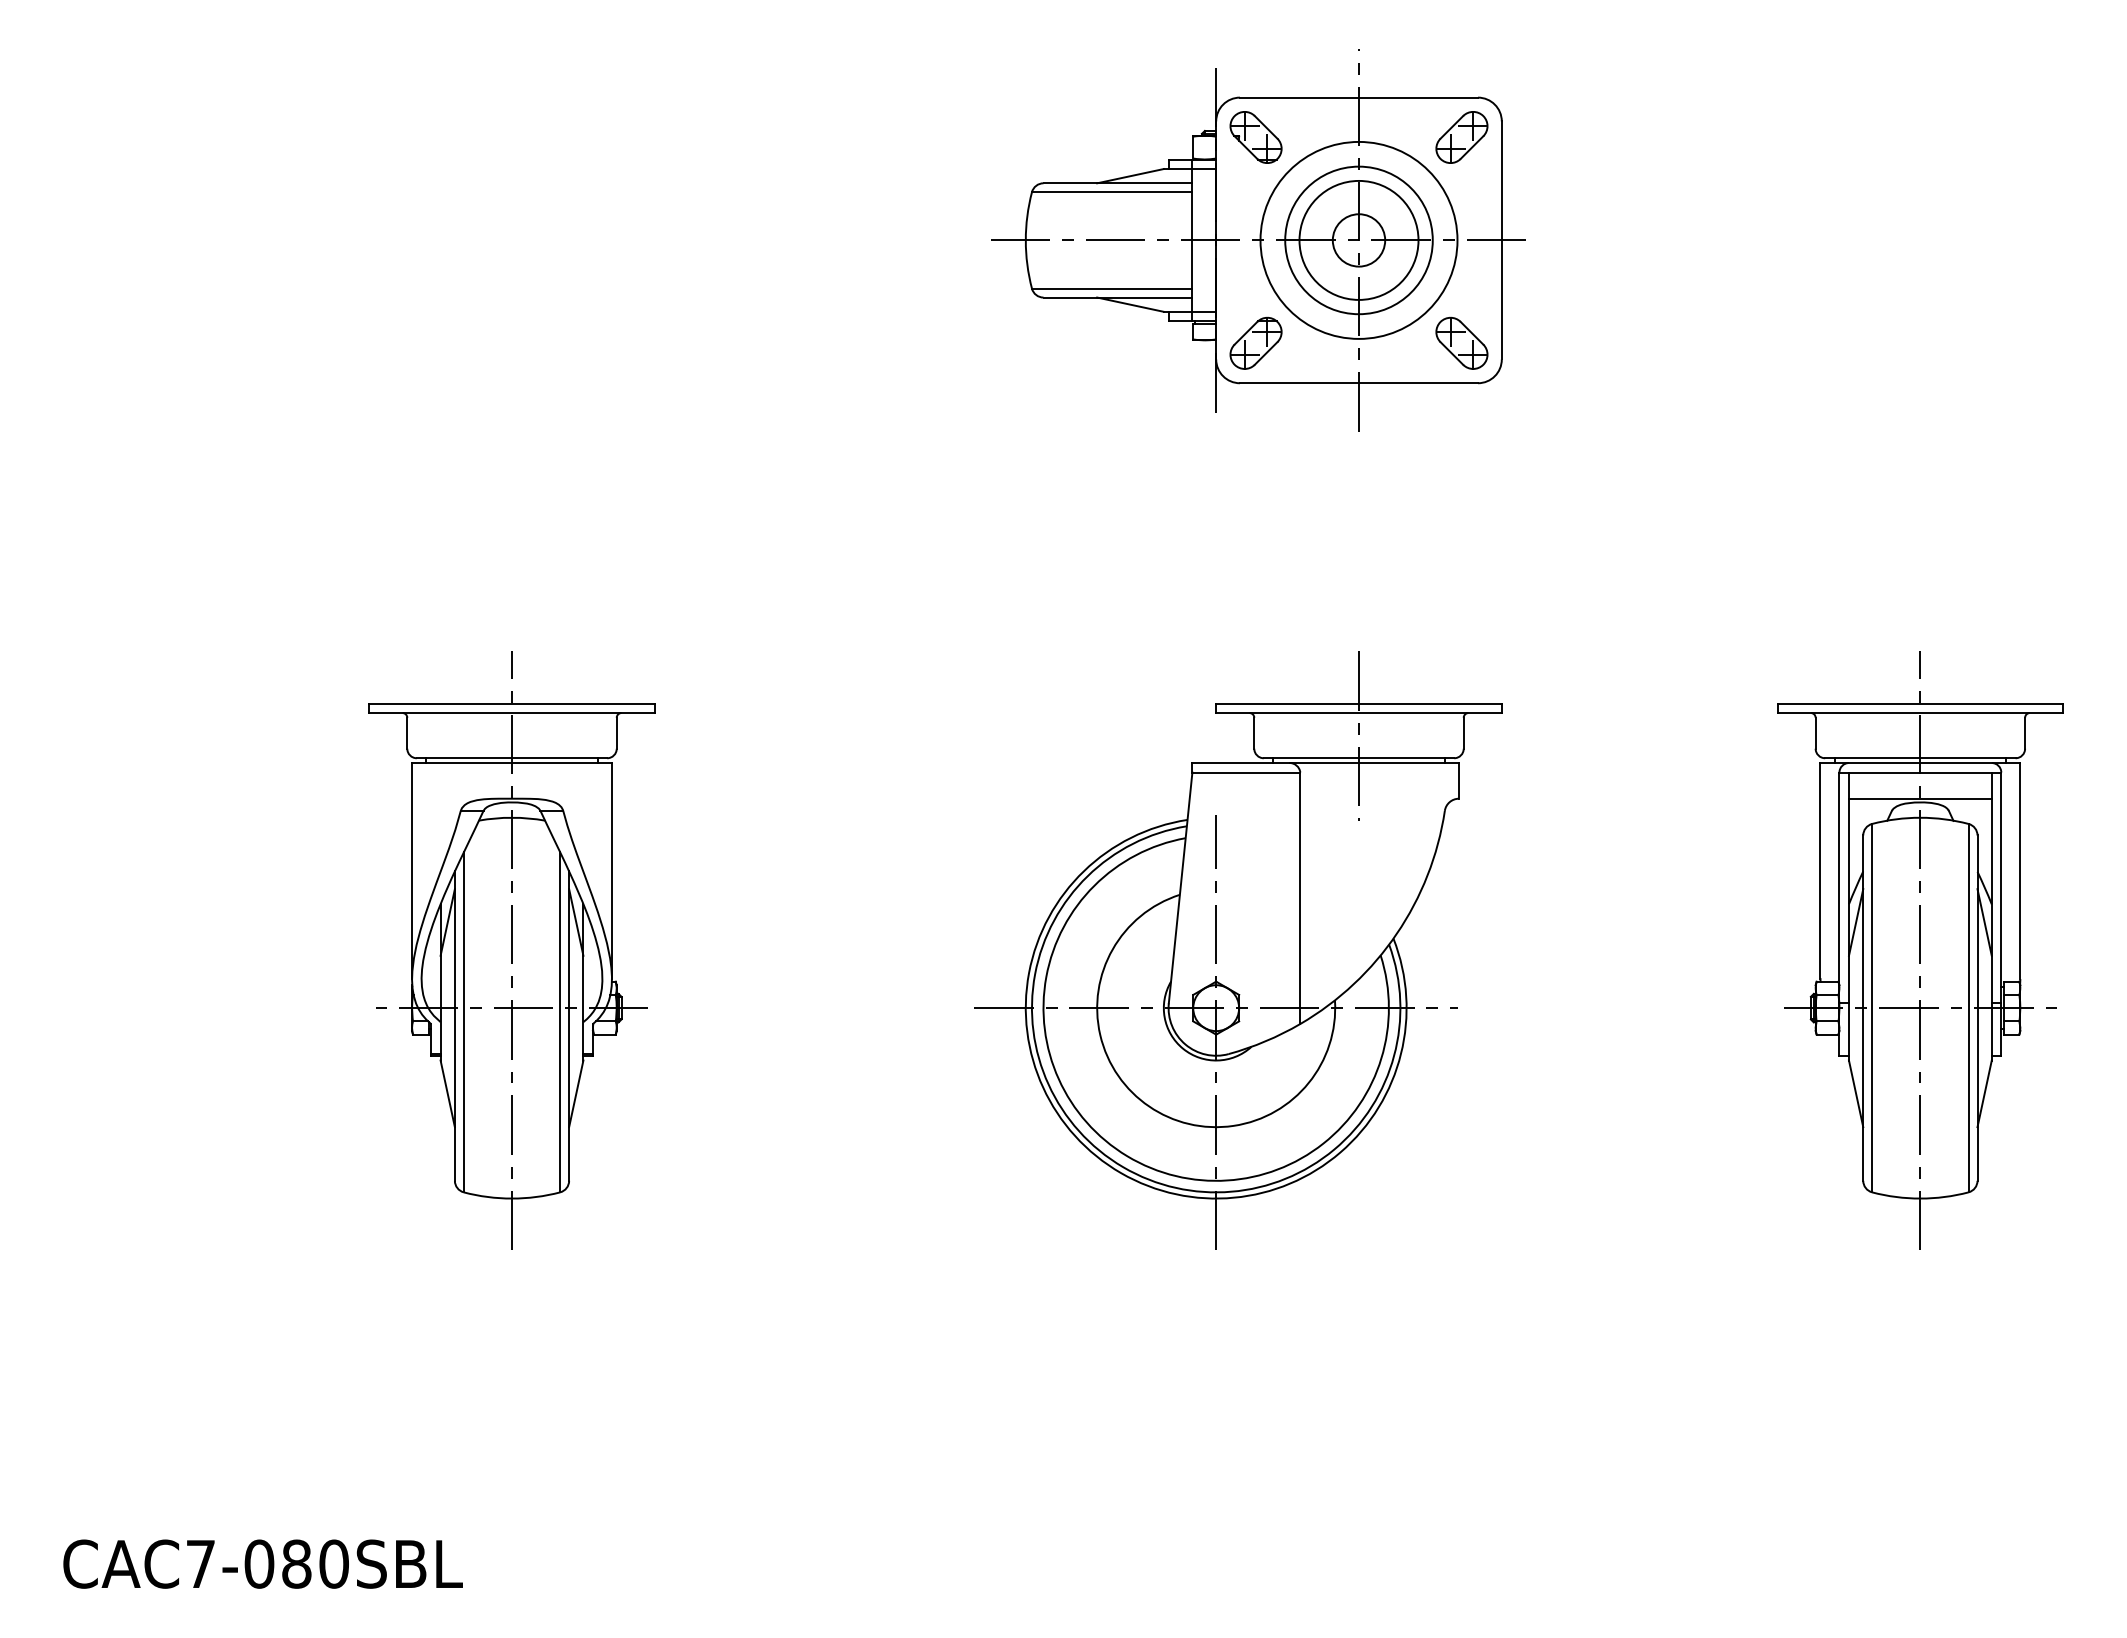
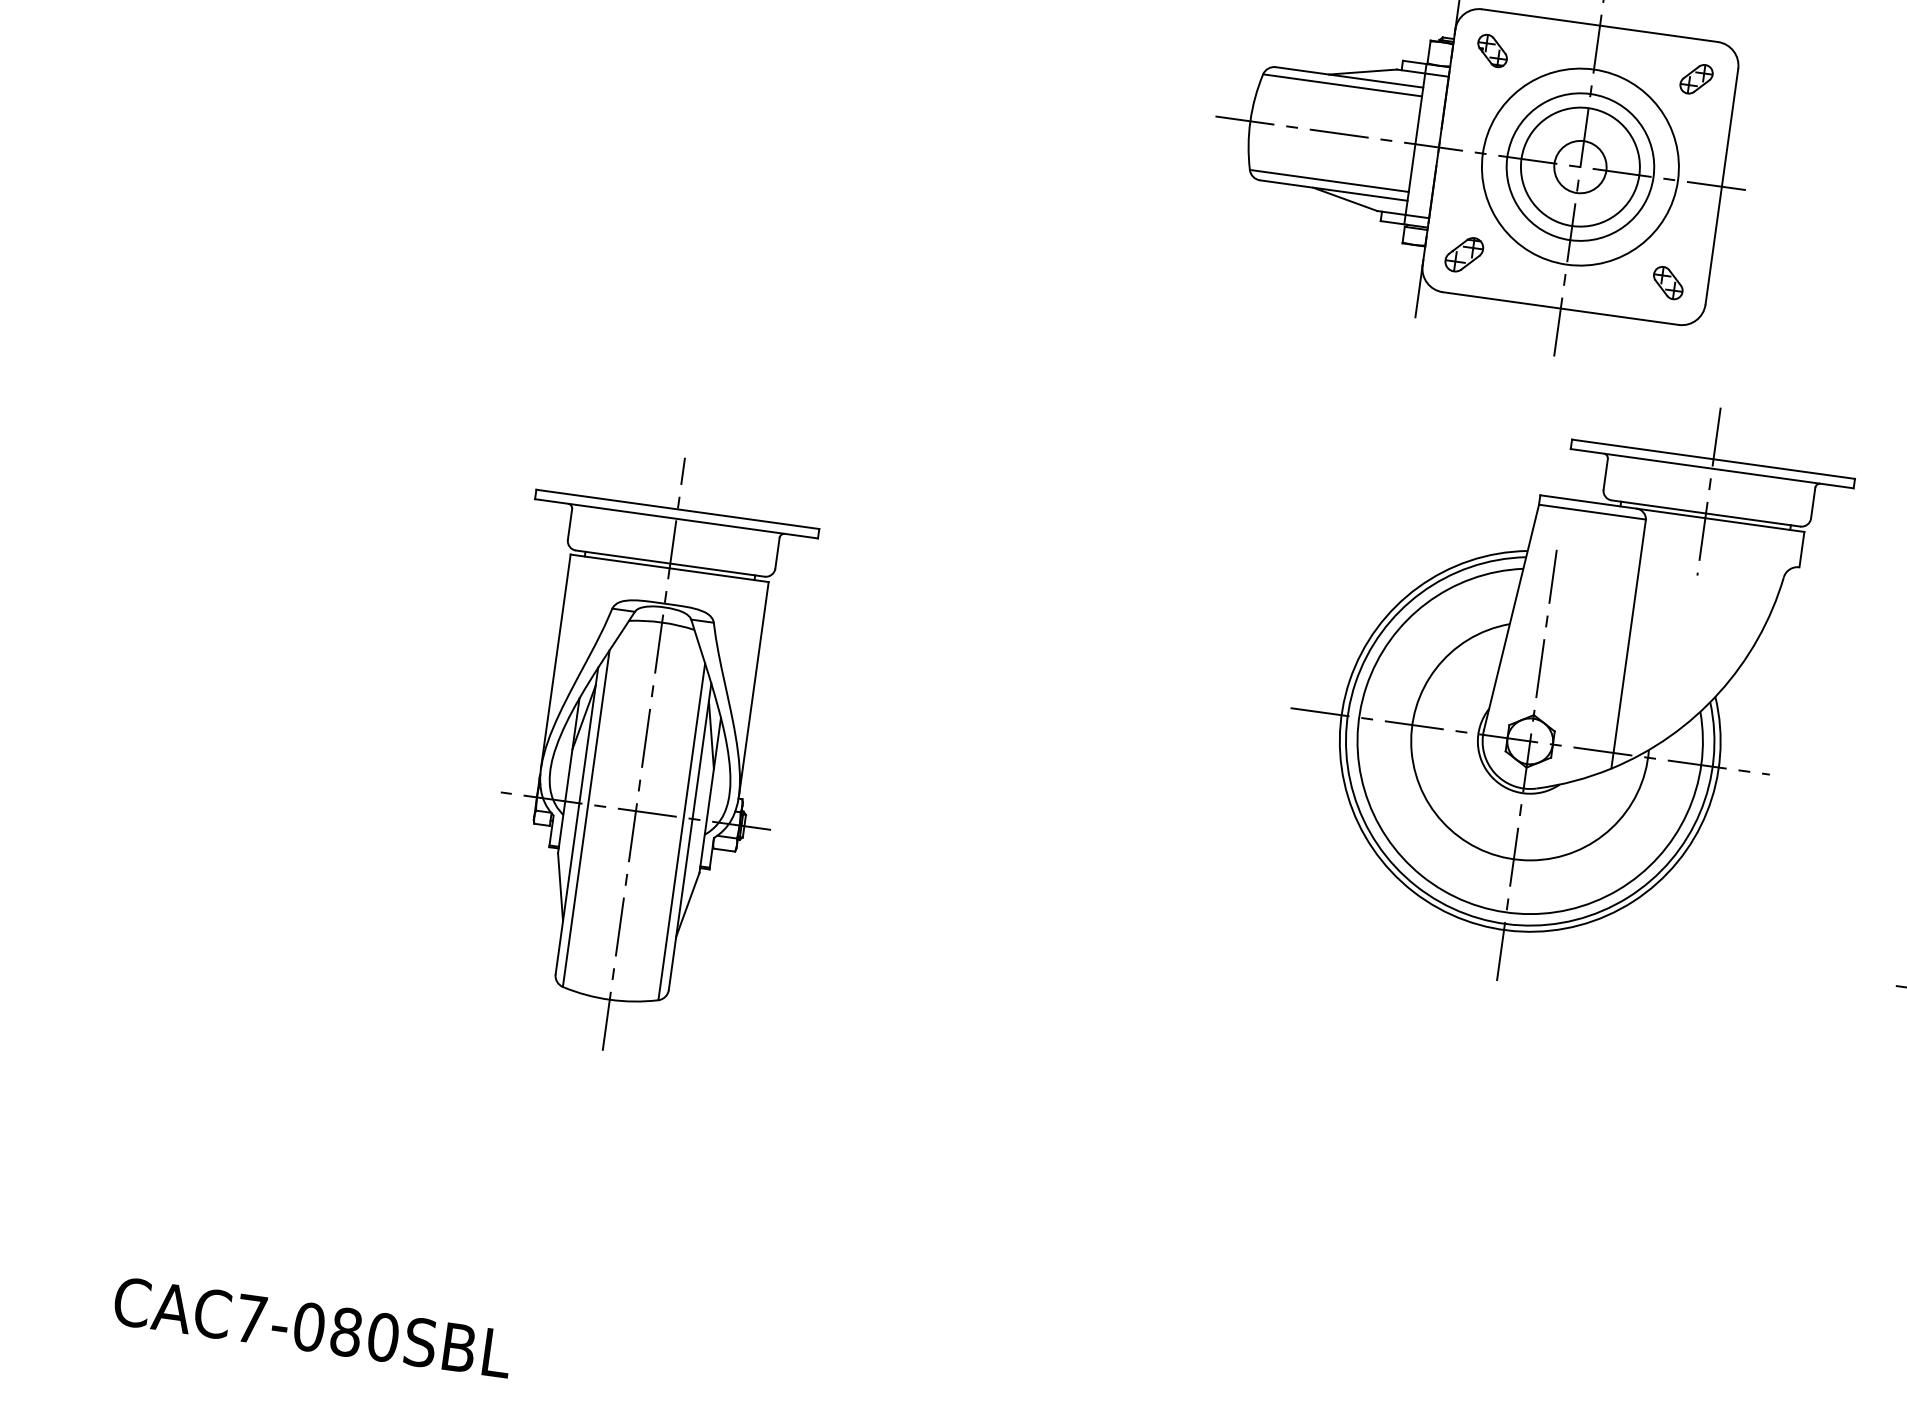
part: (1255, 137) -> (1492, 50), size x0.6
part: (1461, 137) -> (1696, 79), size x0.6
part: (1255, 342) -> (1463, 253), size x0.7
part: (1461, 342) -> (1667, 282), size x0.6
part: (1238, 950) -> (1560, 687), moved

